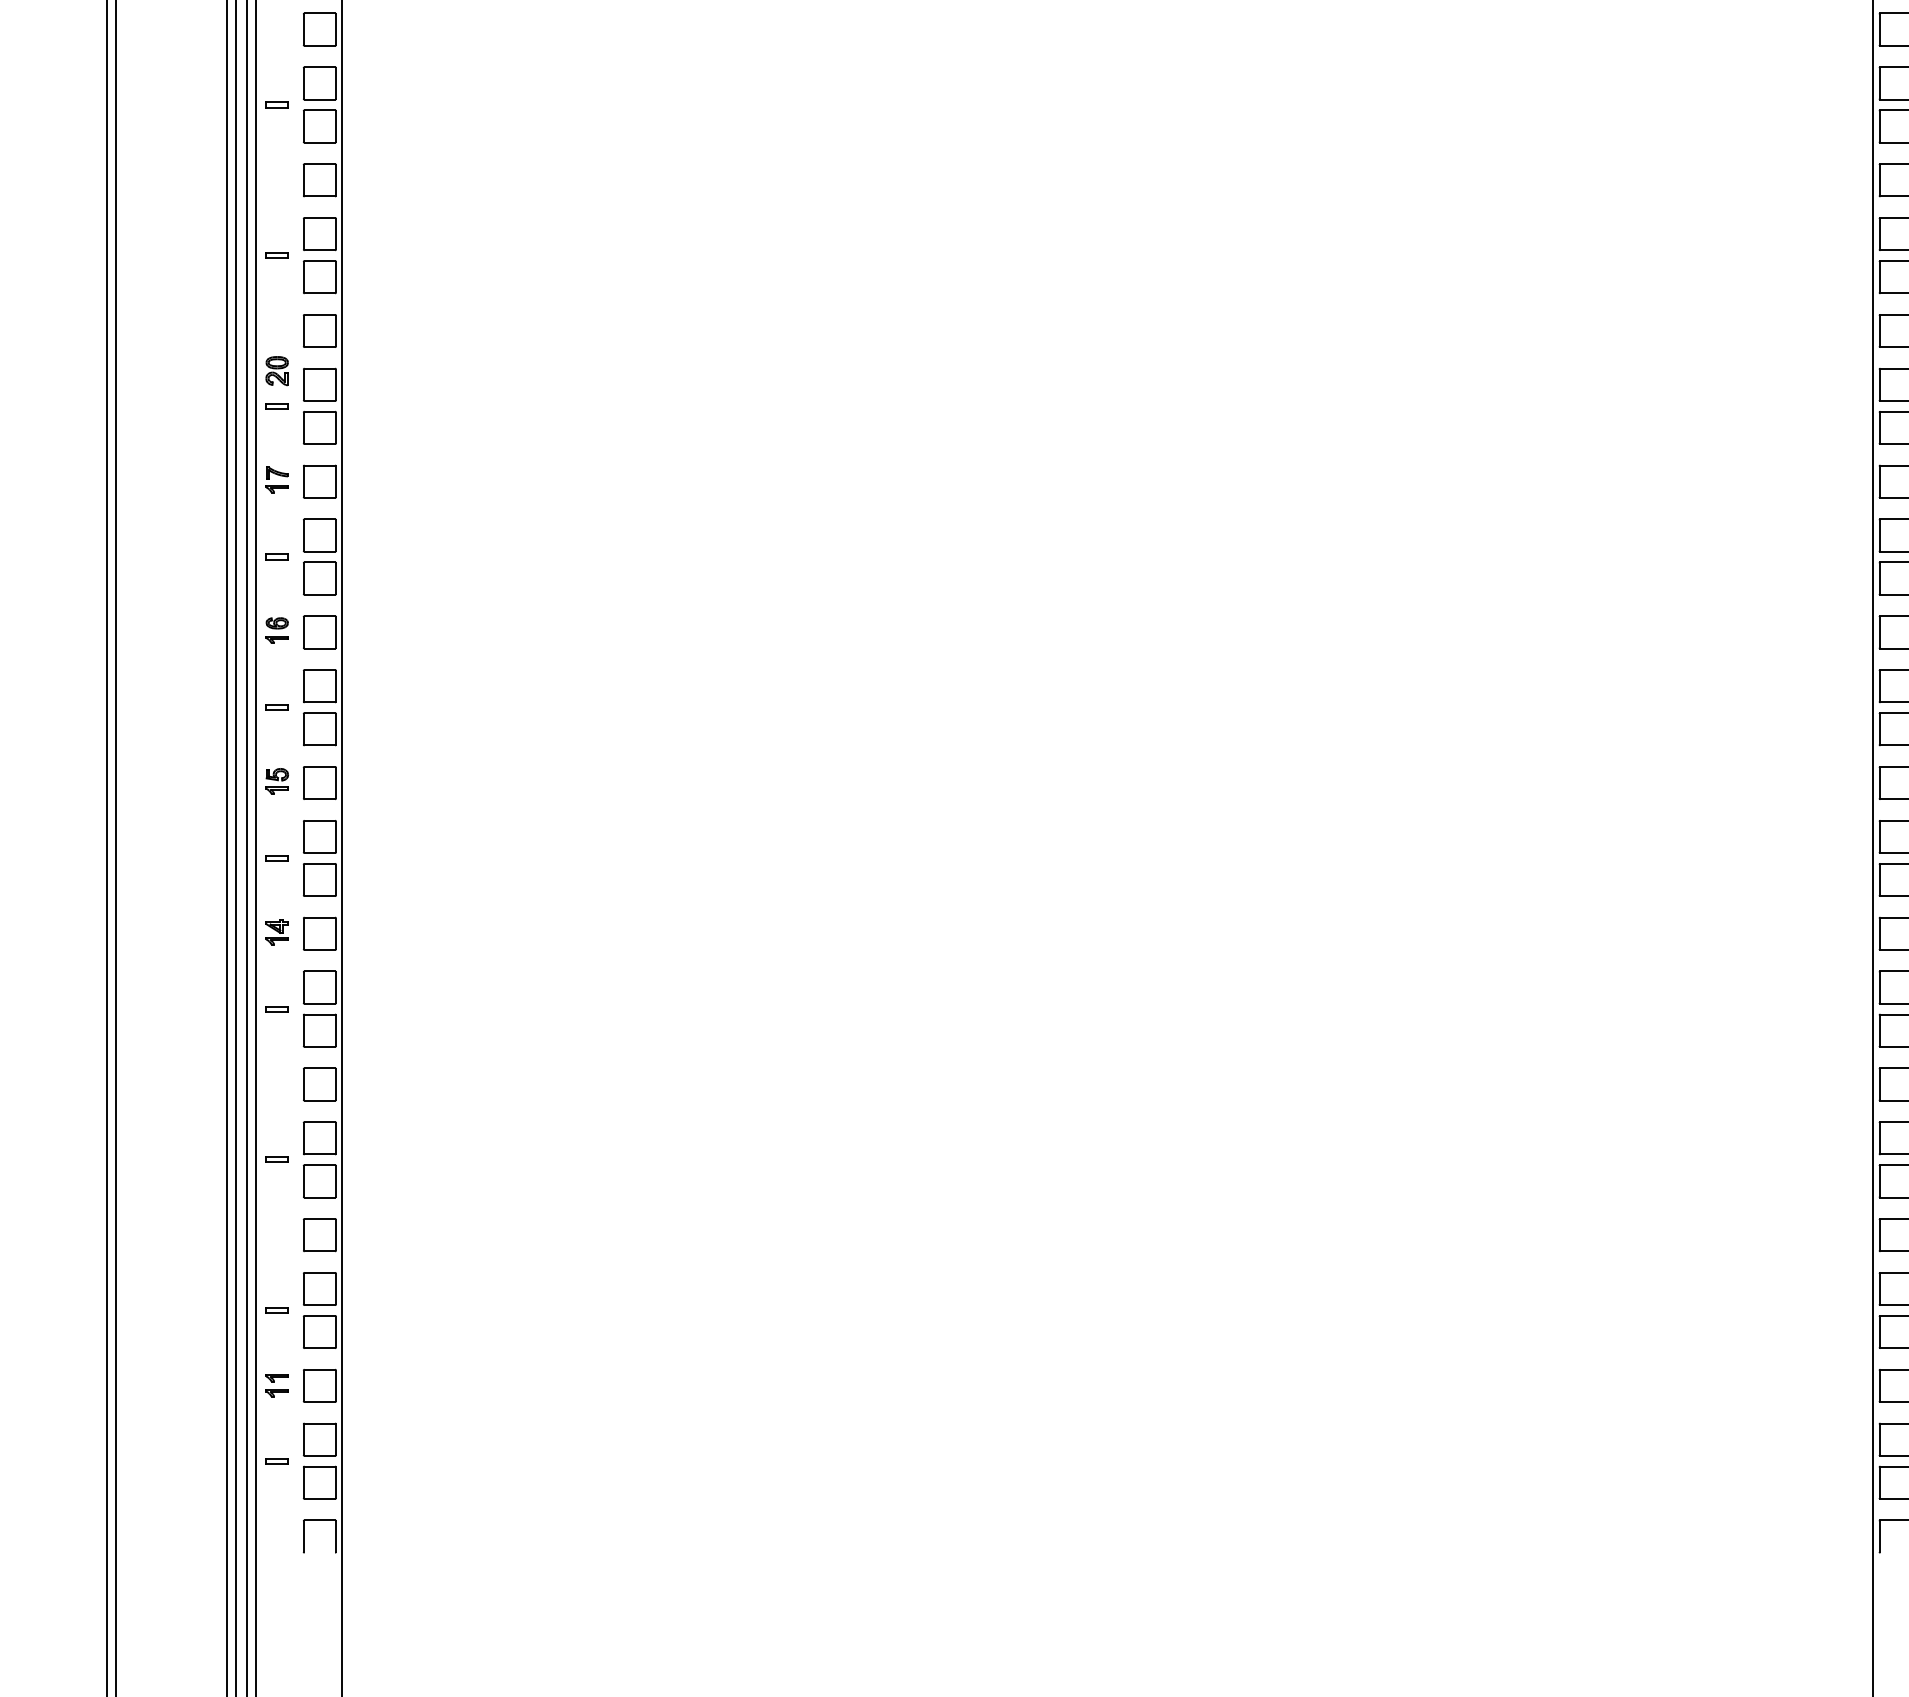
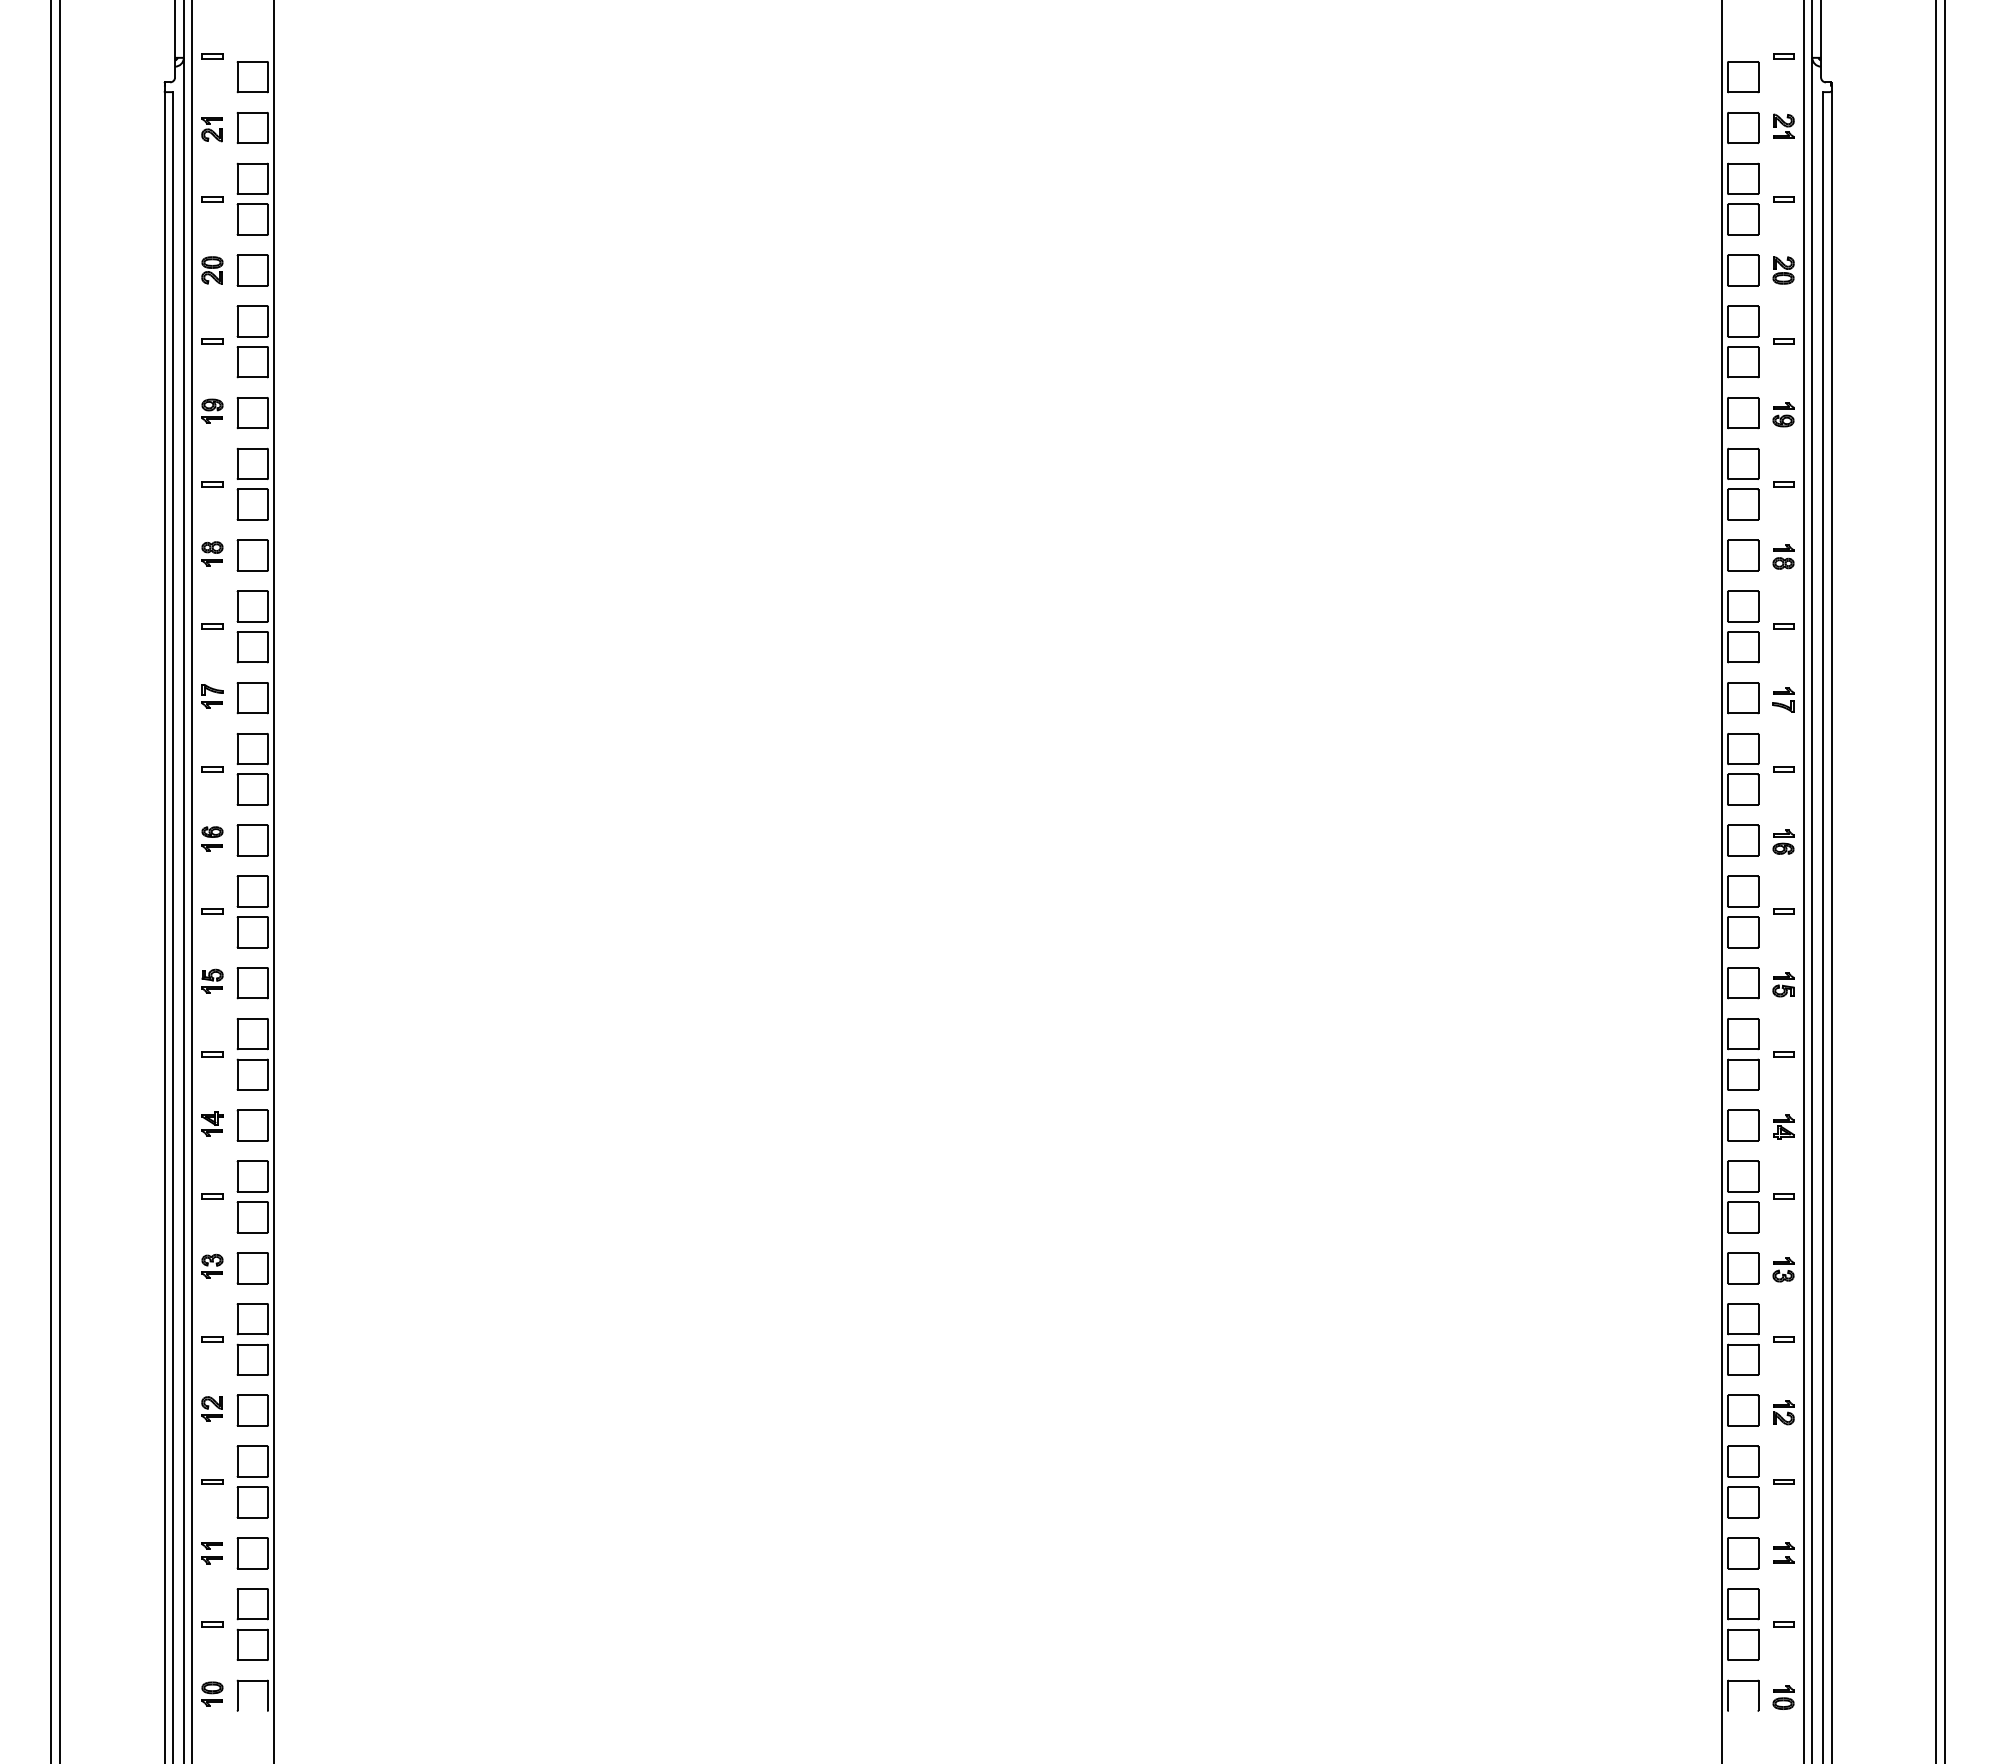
part: (277, 177) -> (212, 410), added
part: (277, 328) -> (212, 553), added
part: (277, 371) -> (212, 270), moved
part: (277, 1081) -> (212, 1265), added
part: (276, 1232) -> (211, 1408), added
part: (277, 1534) -> (212, 1693), added

